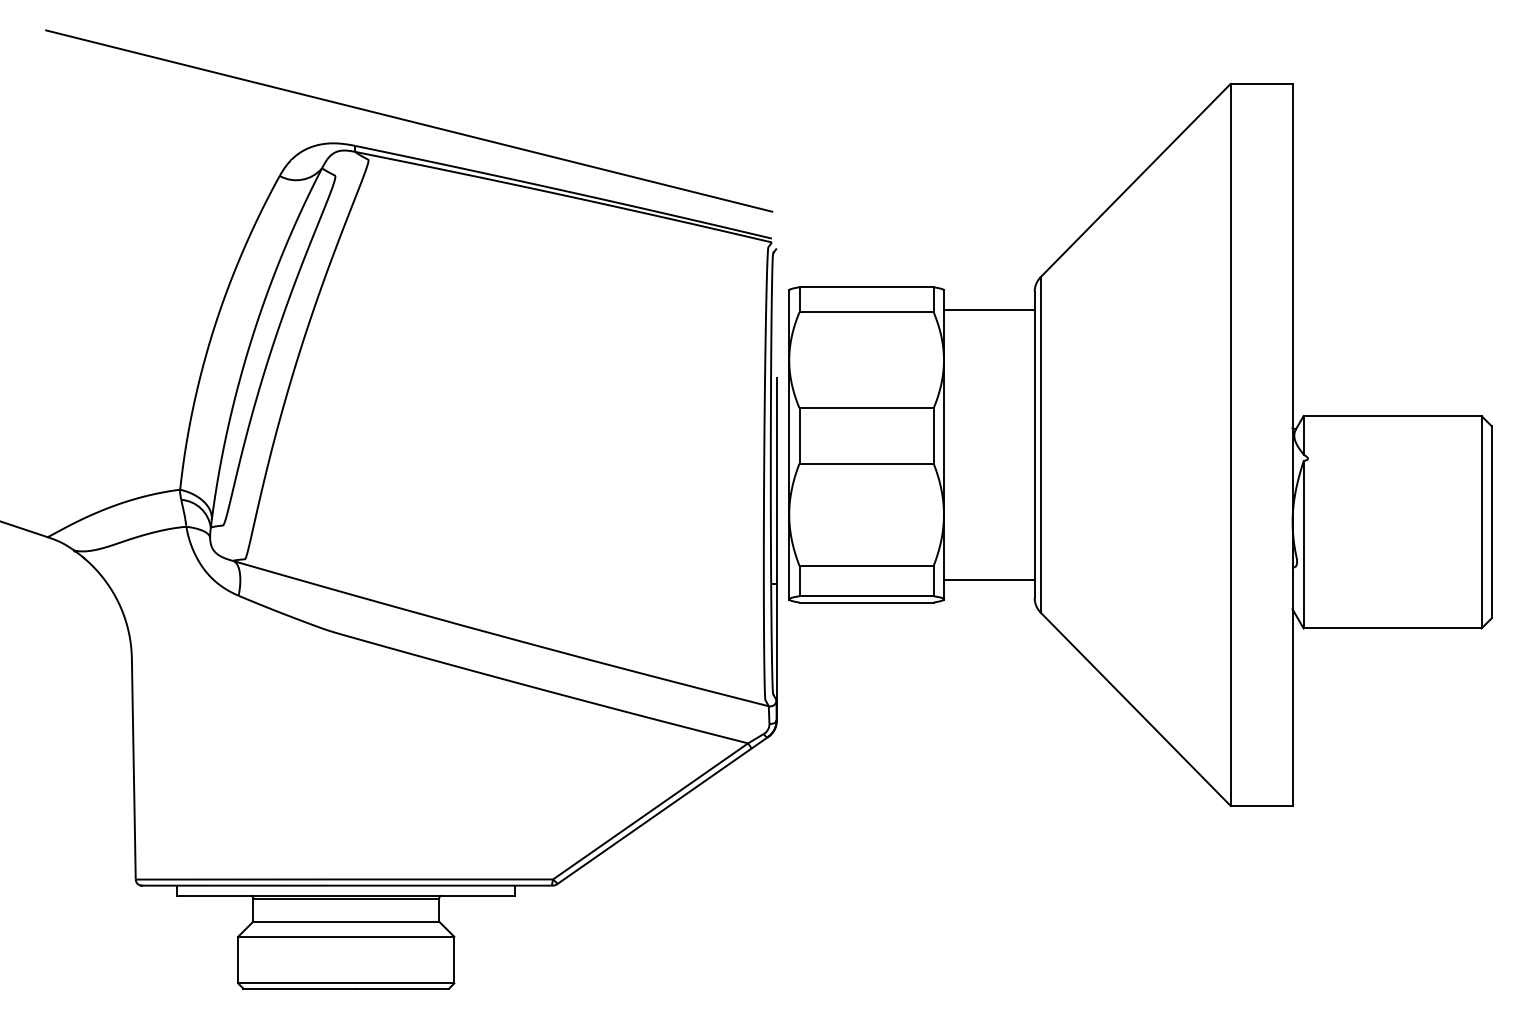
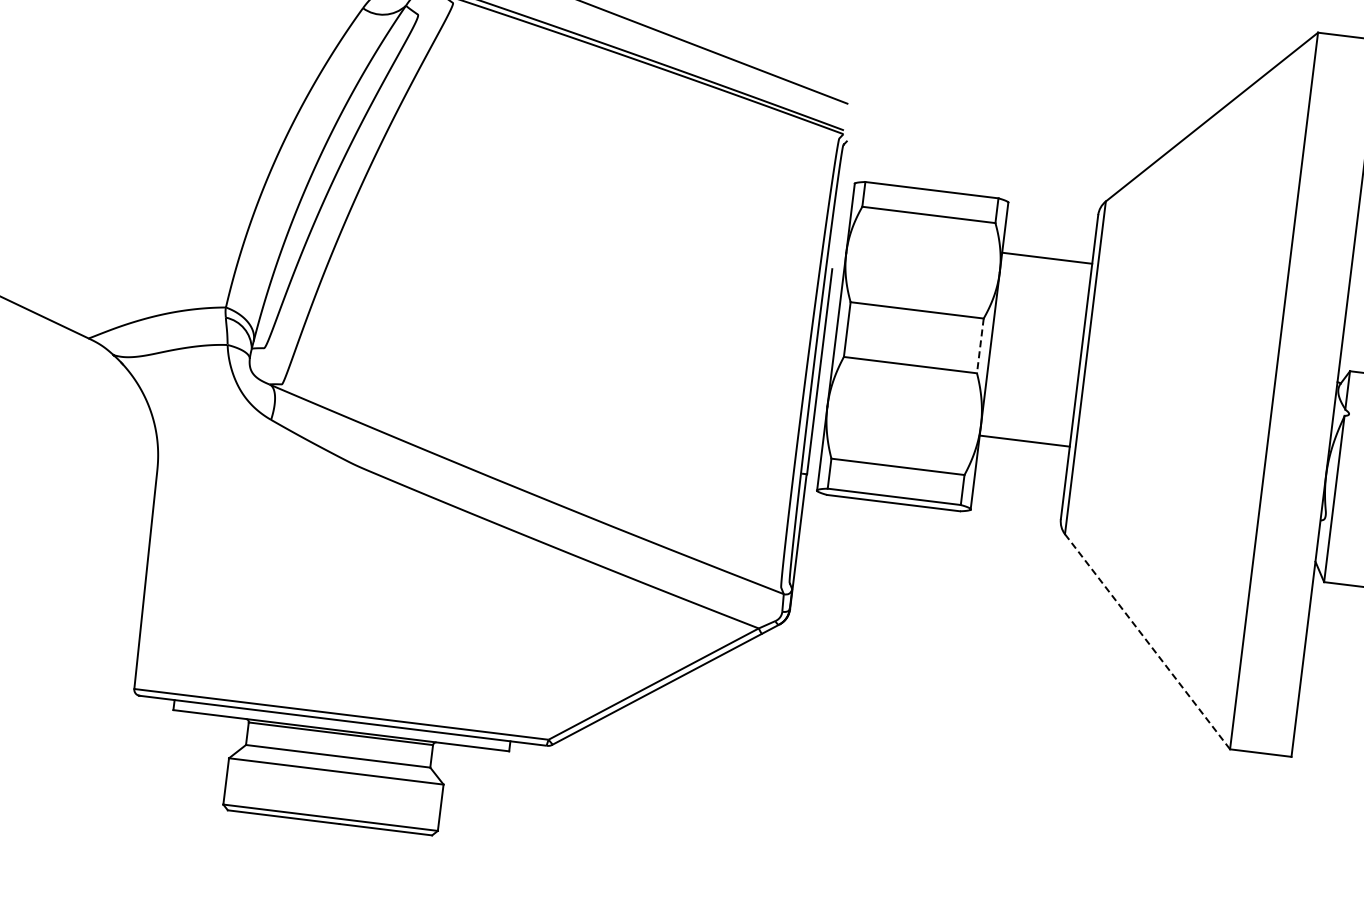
line: (988, 309) -> (1046, 257), moved
line: (933, 435) -> (980, 345), solid -> dashed
line: (988, 580) -> (1023, 441), moved
line: (1135, 709) -> (1147, 642), solid -> dashed

